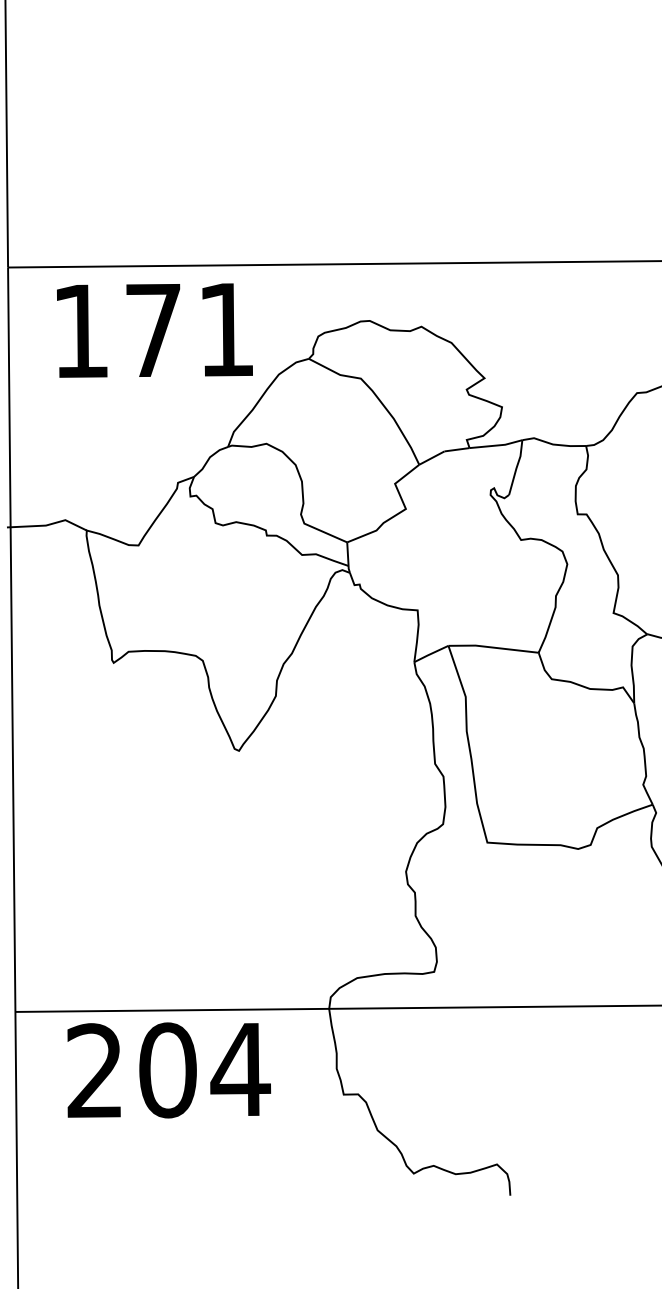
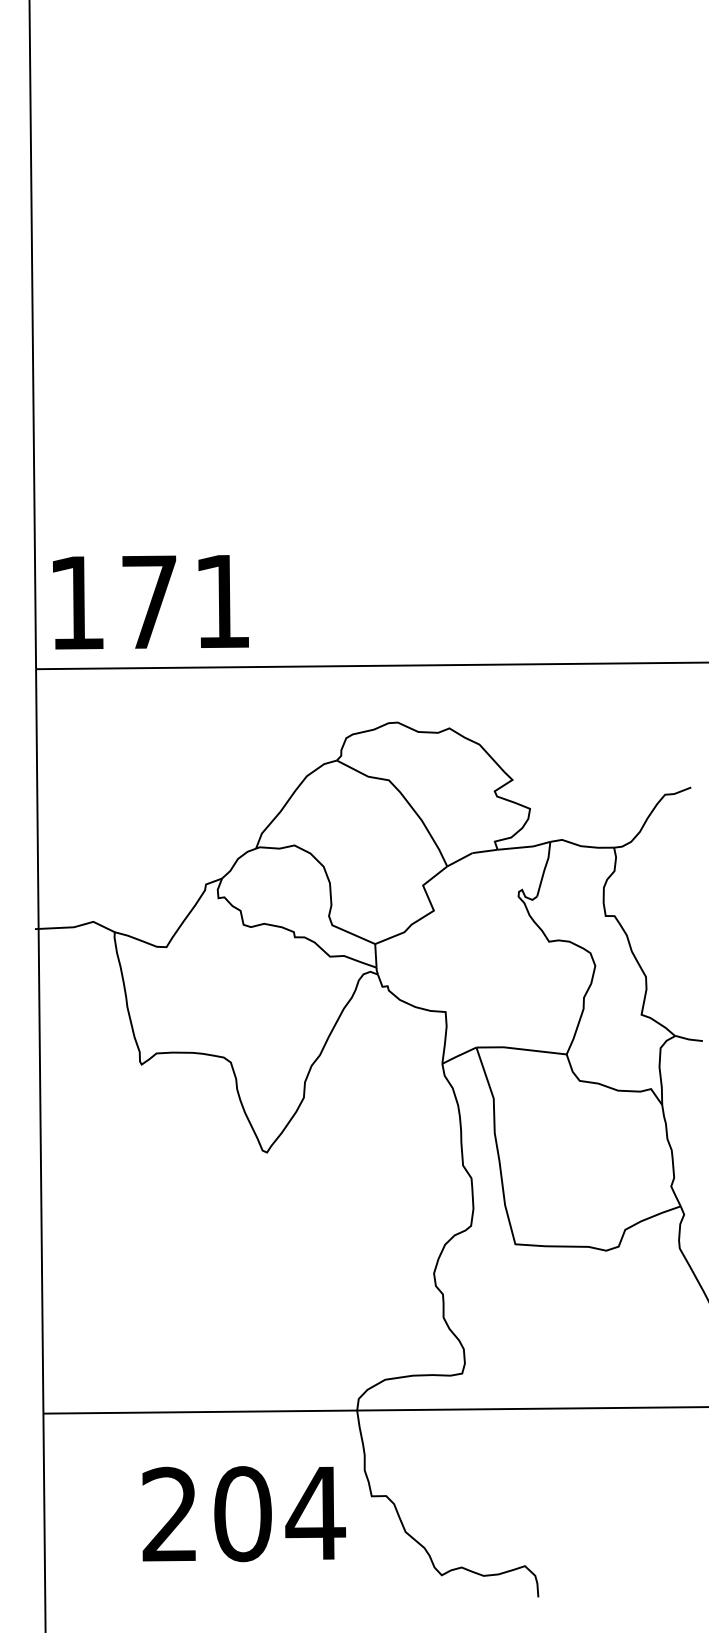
text: (154, 330) -> (150, 602), moved
text: (169, 1070) -> (244, 1514), moved

